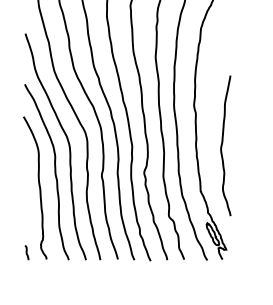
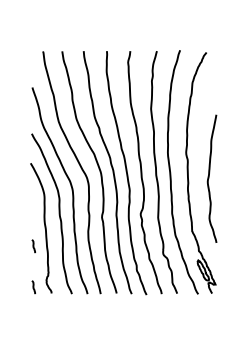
curve: (222, 145) -> (209, 178), moved
curve: (26, 207) -> (33, 246), added

